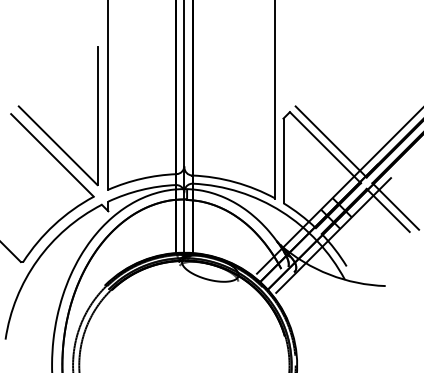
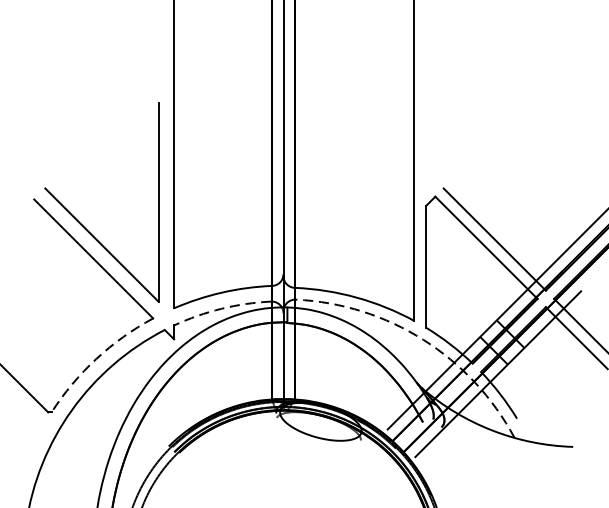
arc: (141, 190) -> (221, 309), solid -> dashed
arc: (281, 211) -> (423, 339), solid -> dashed
arc: (54, 224) -> (96, 358), solid -> dashed

